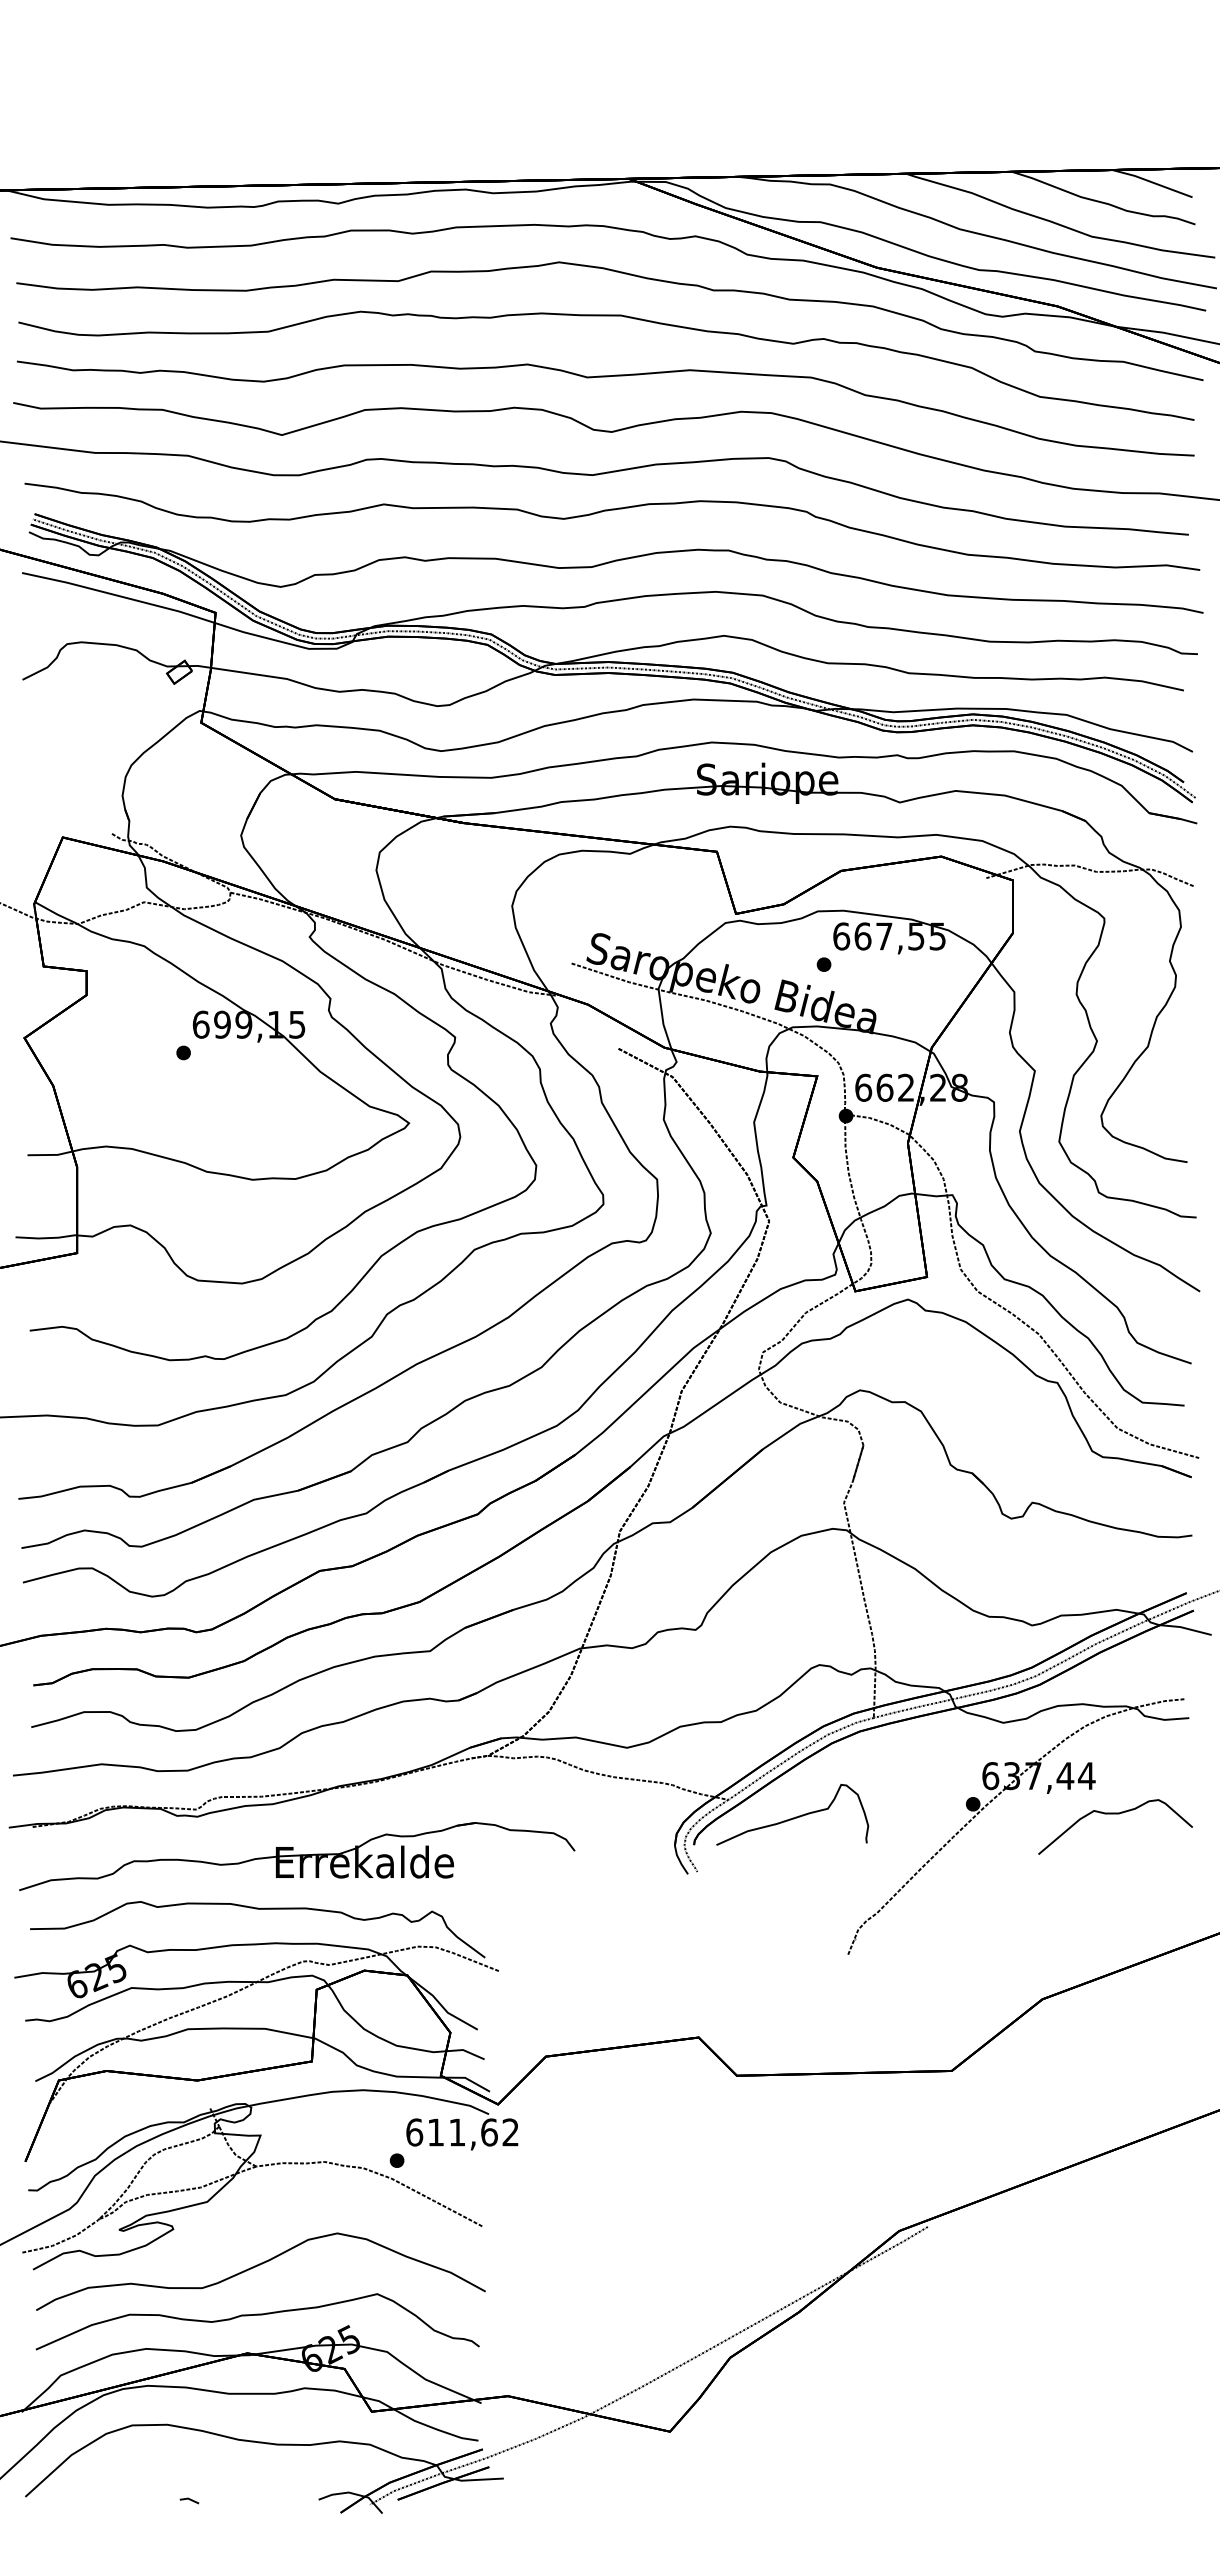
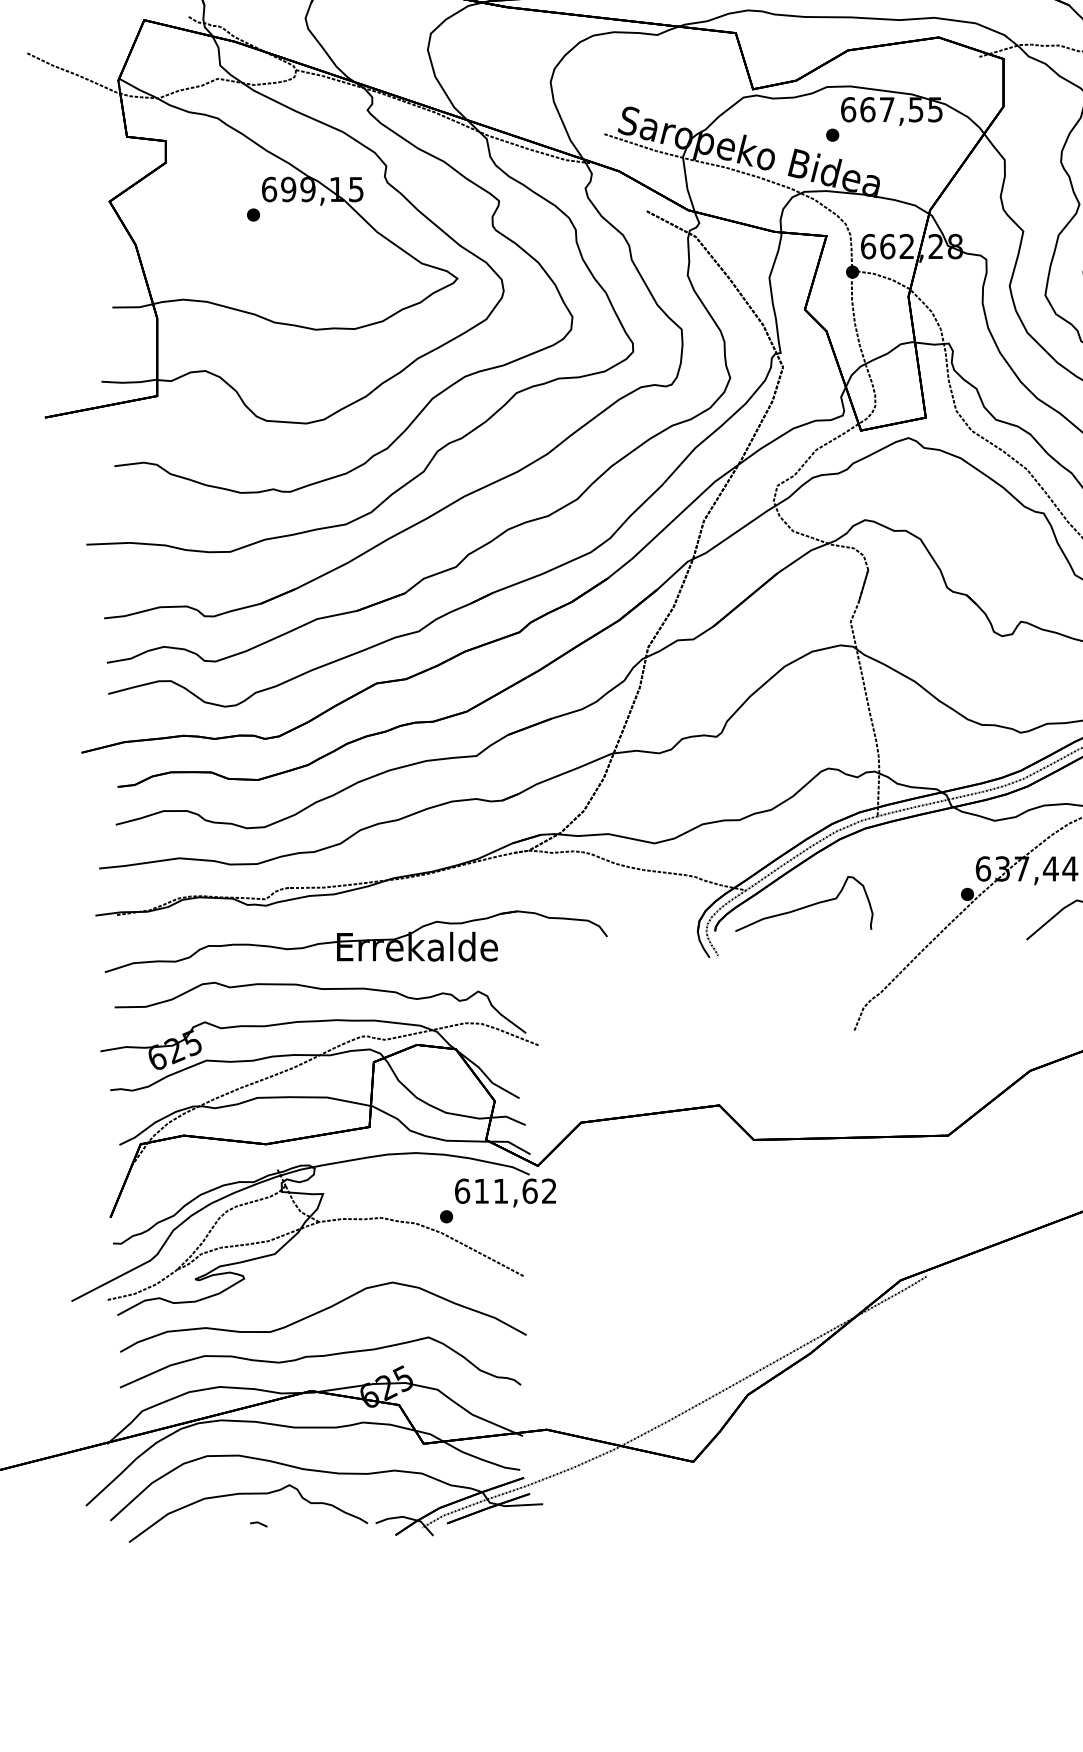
curve: (177, 2467) -> (247, 1494), added

